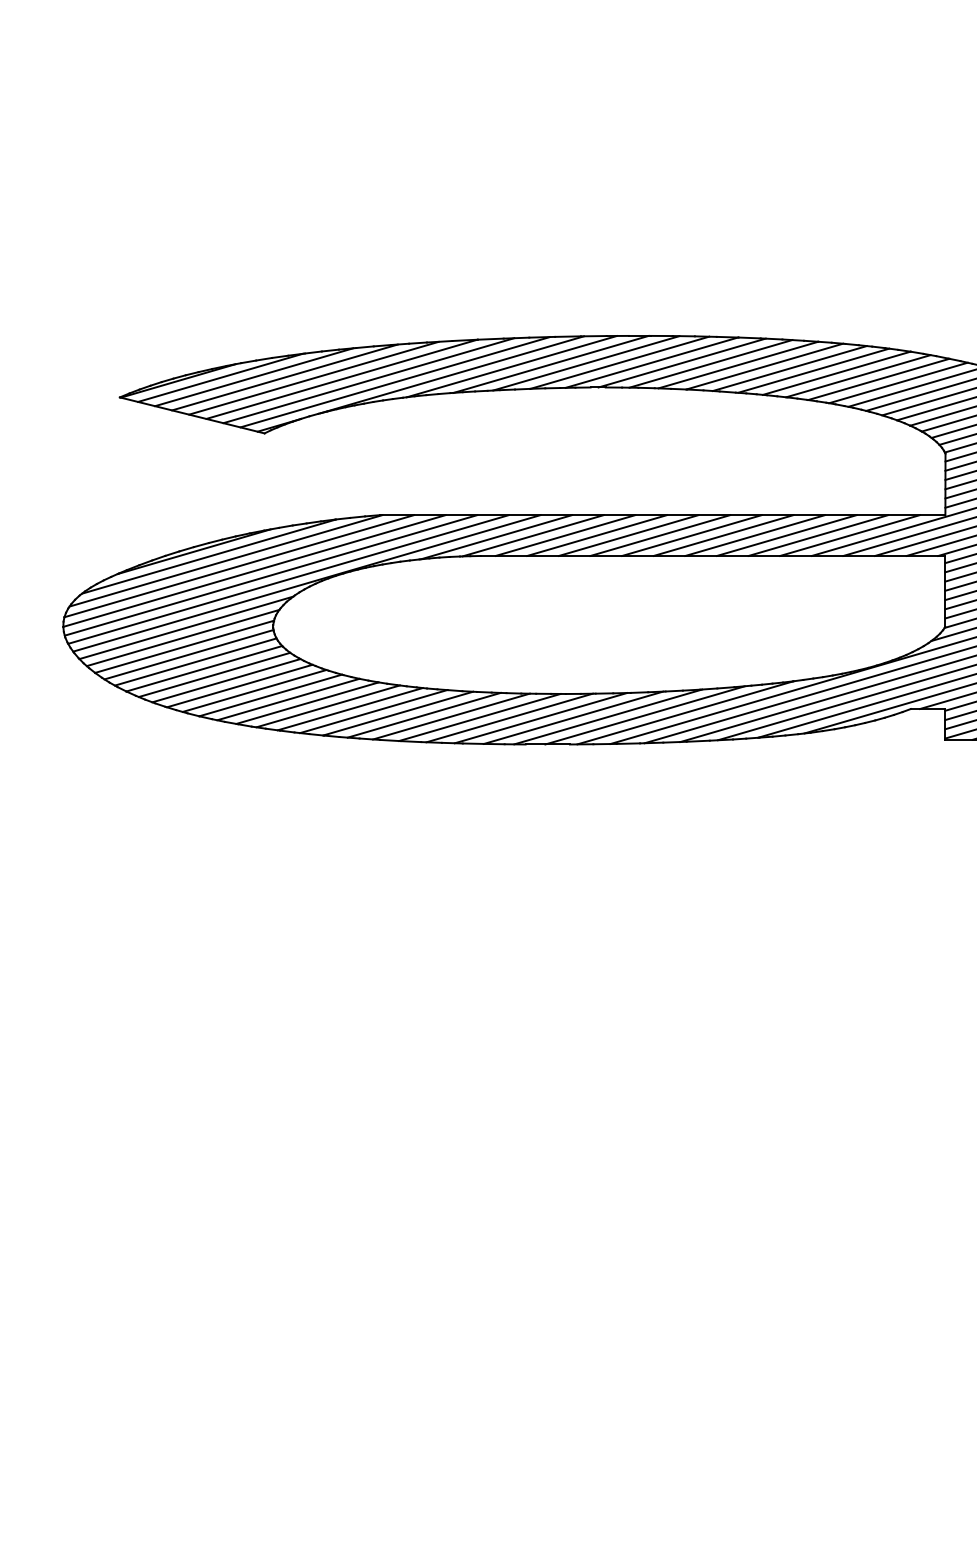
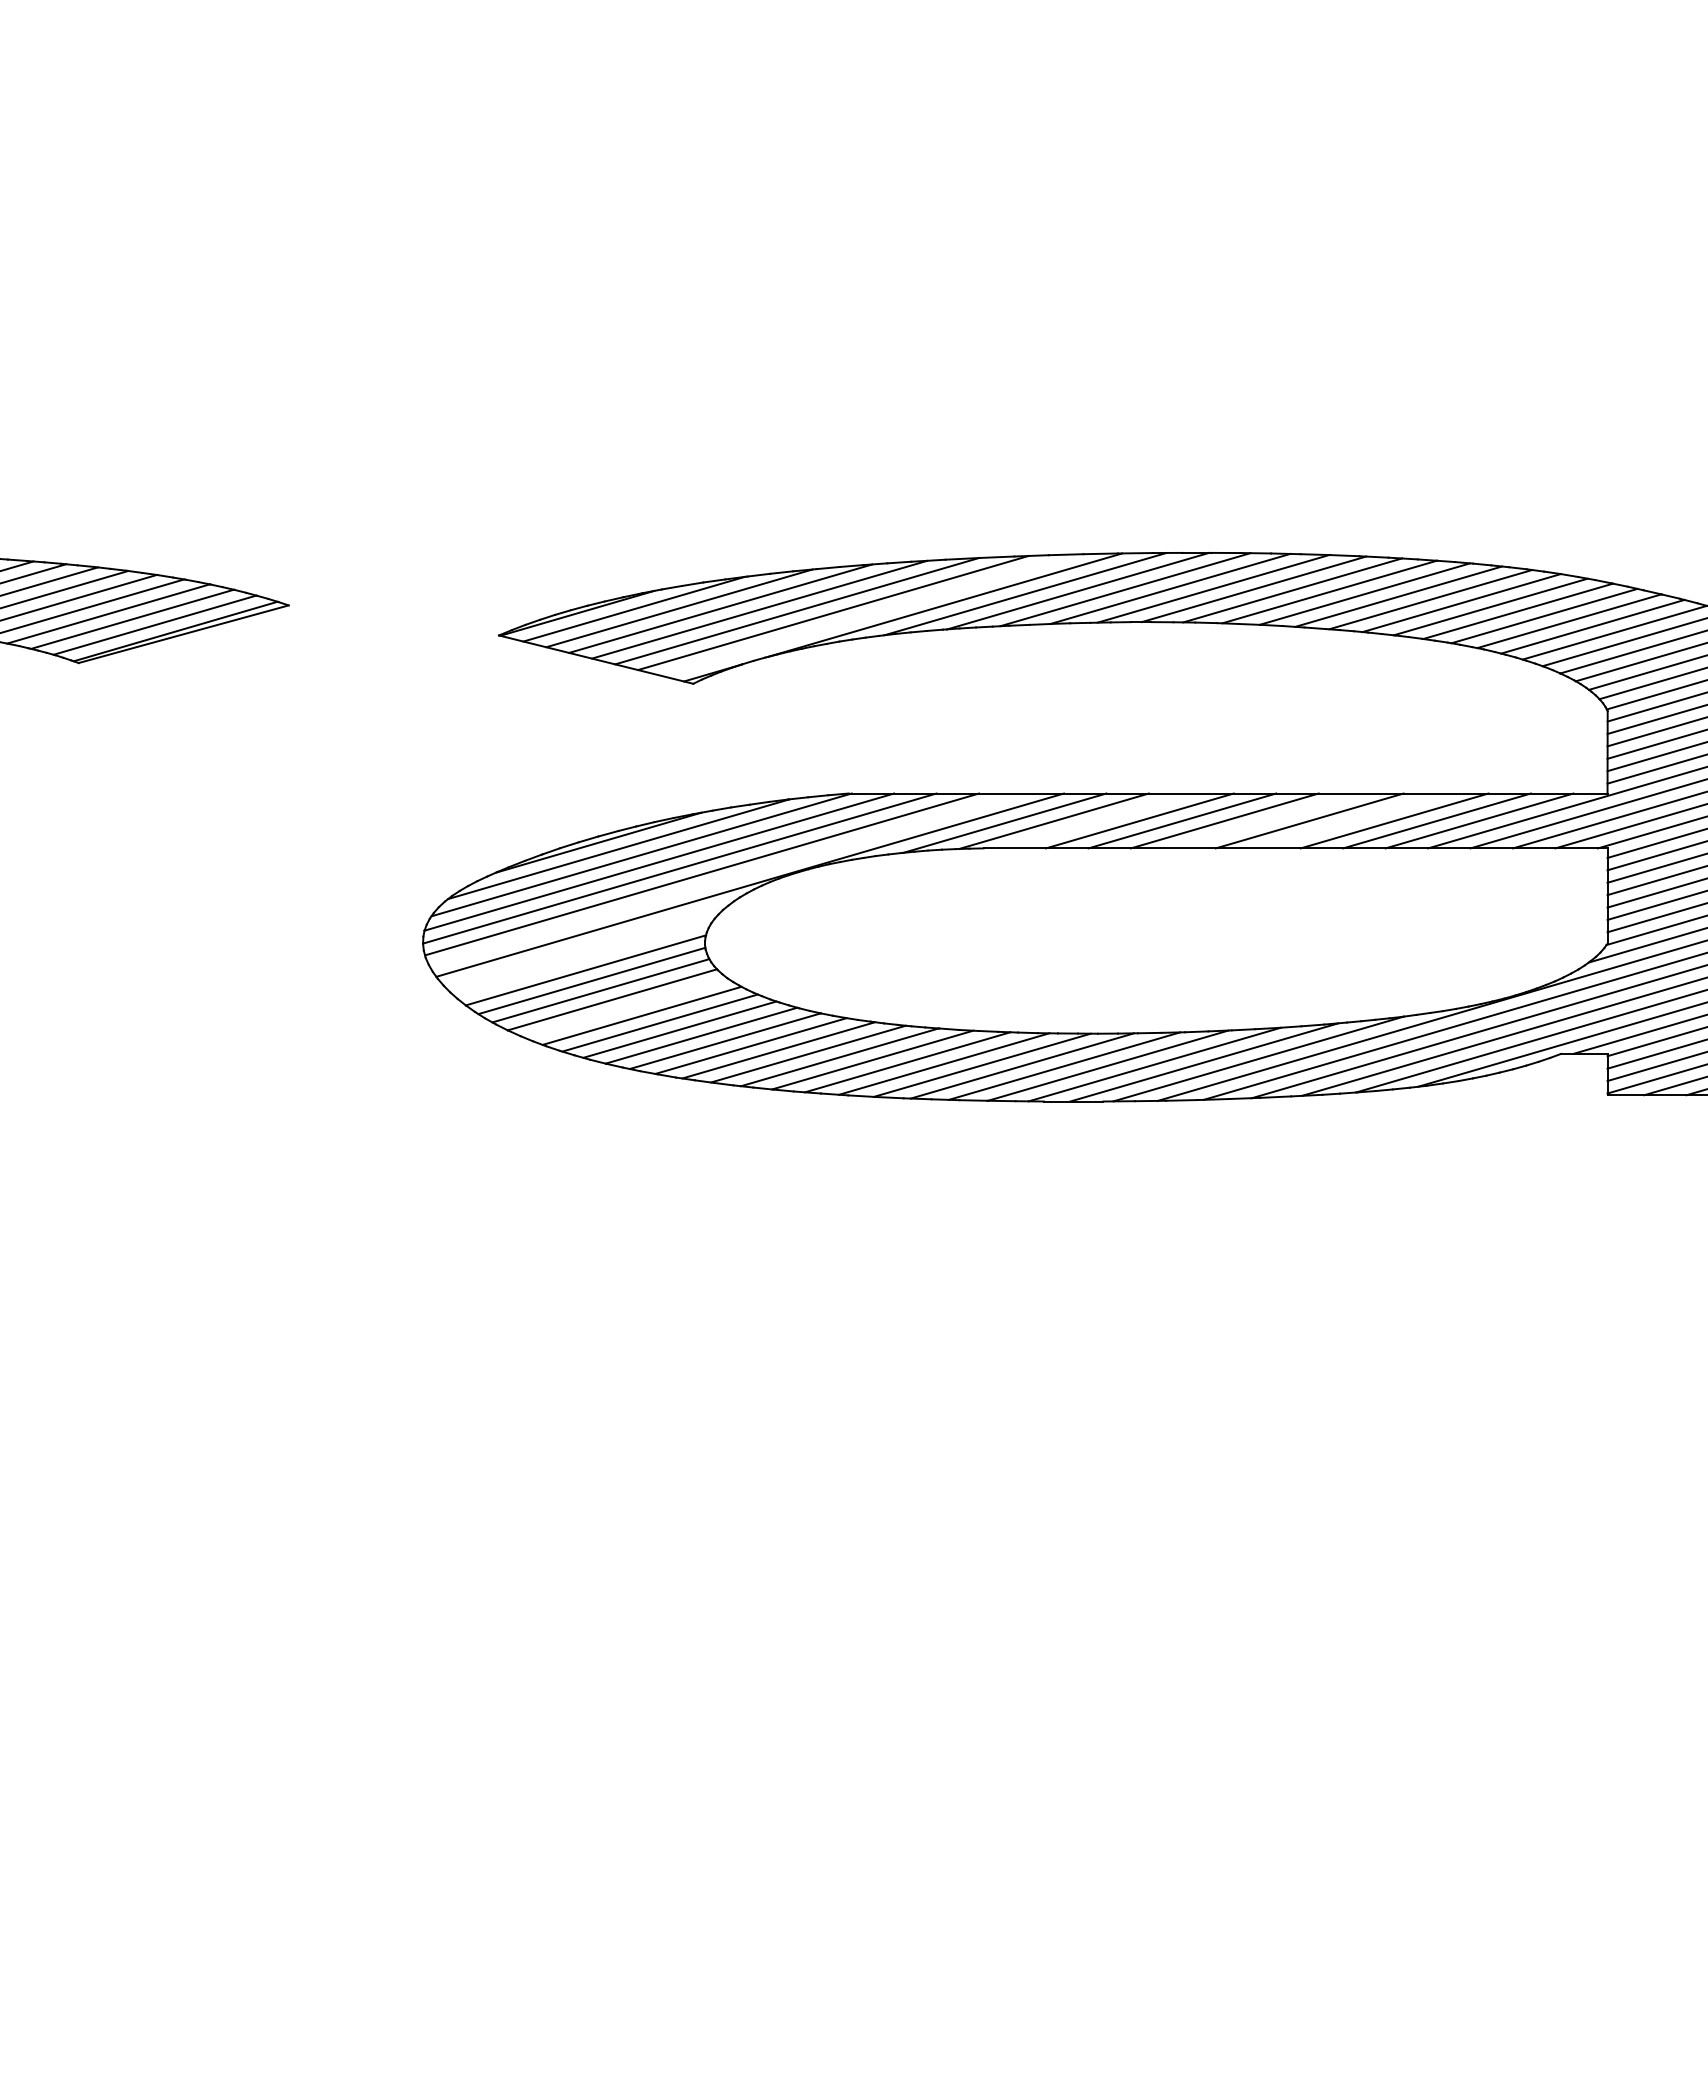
line: (395, 381) -> (868, 614), removed
line: (565, 535) -> (1097, 820), removed
line: (692, 535) -> (1267, 820), removed
line: (755, 535) -> (1352, 820), removed
line: (288, 579) -> (725, 879), removed
line: (185, 627) -> (587, 944), removed
line: (182, 637) -> (583, 958), removed
line: (214, 674) -> (625, 1007), removed

